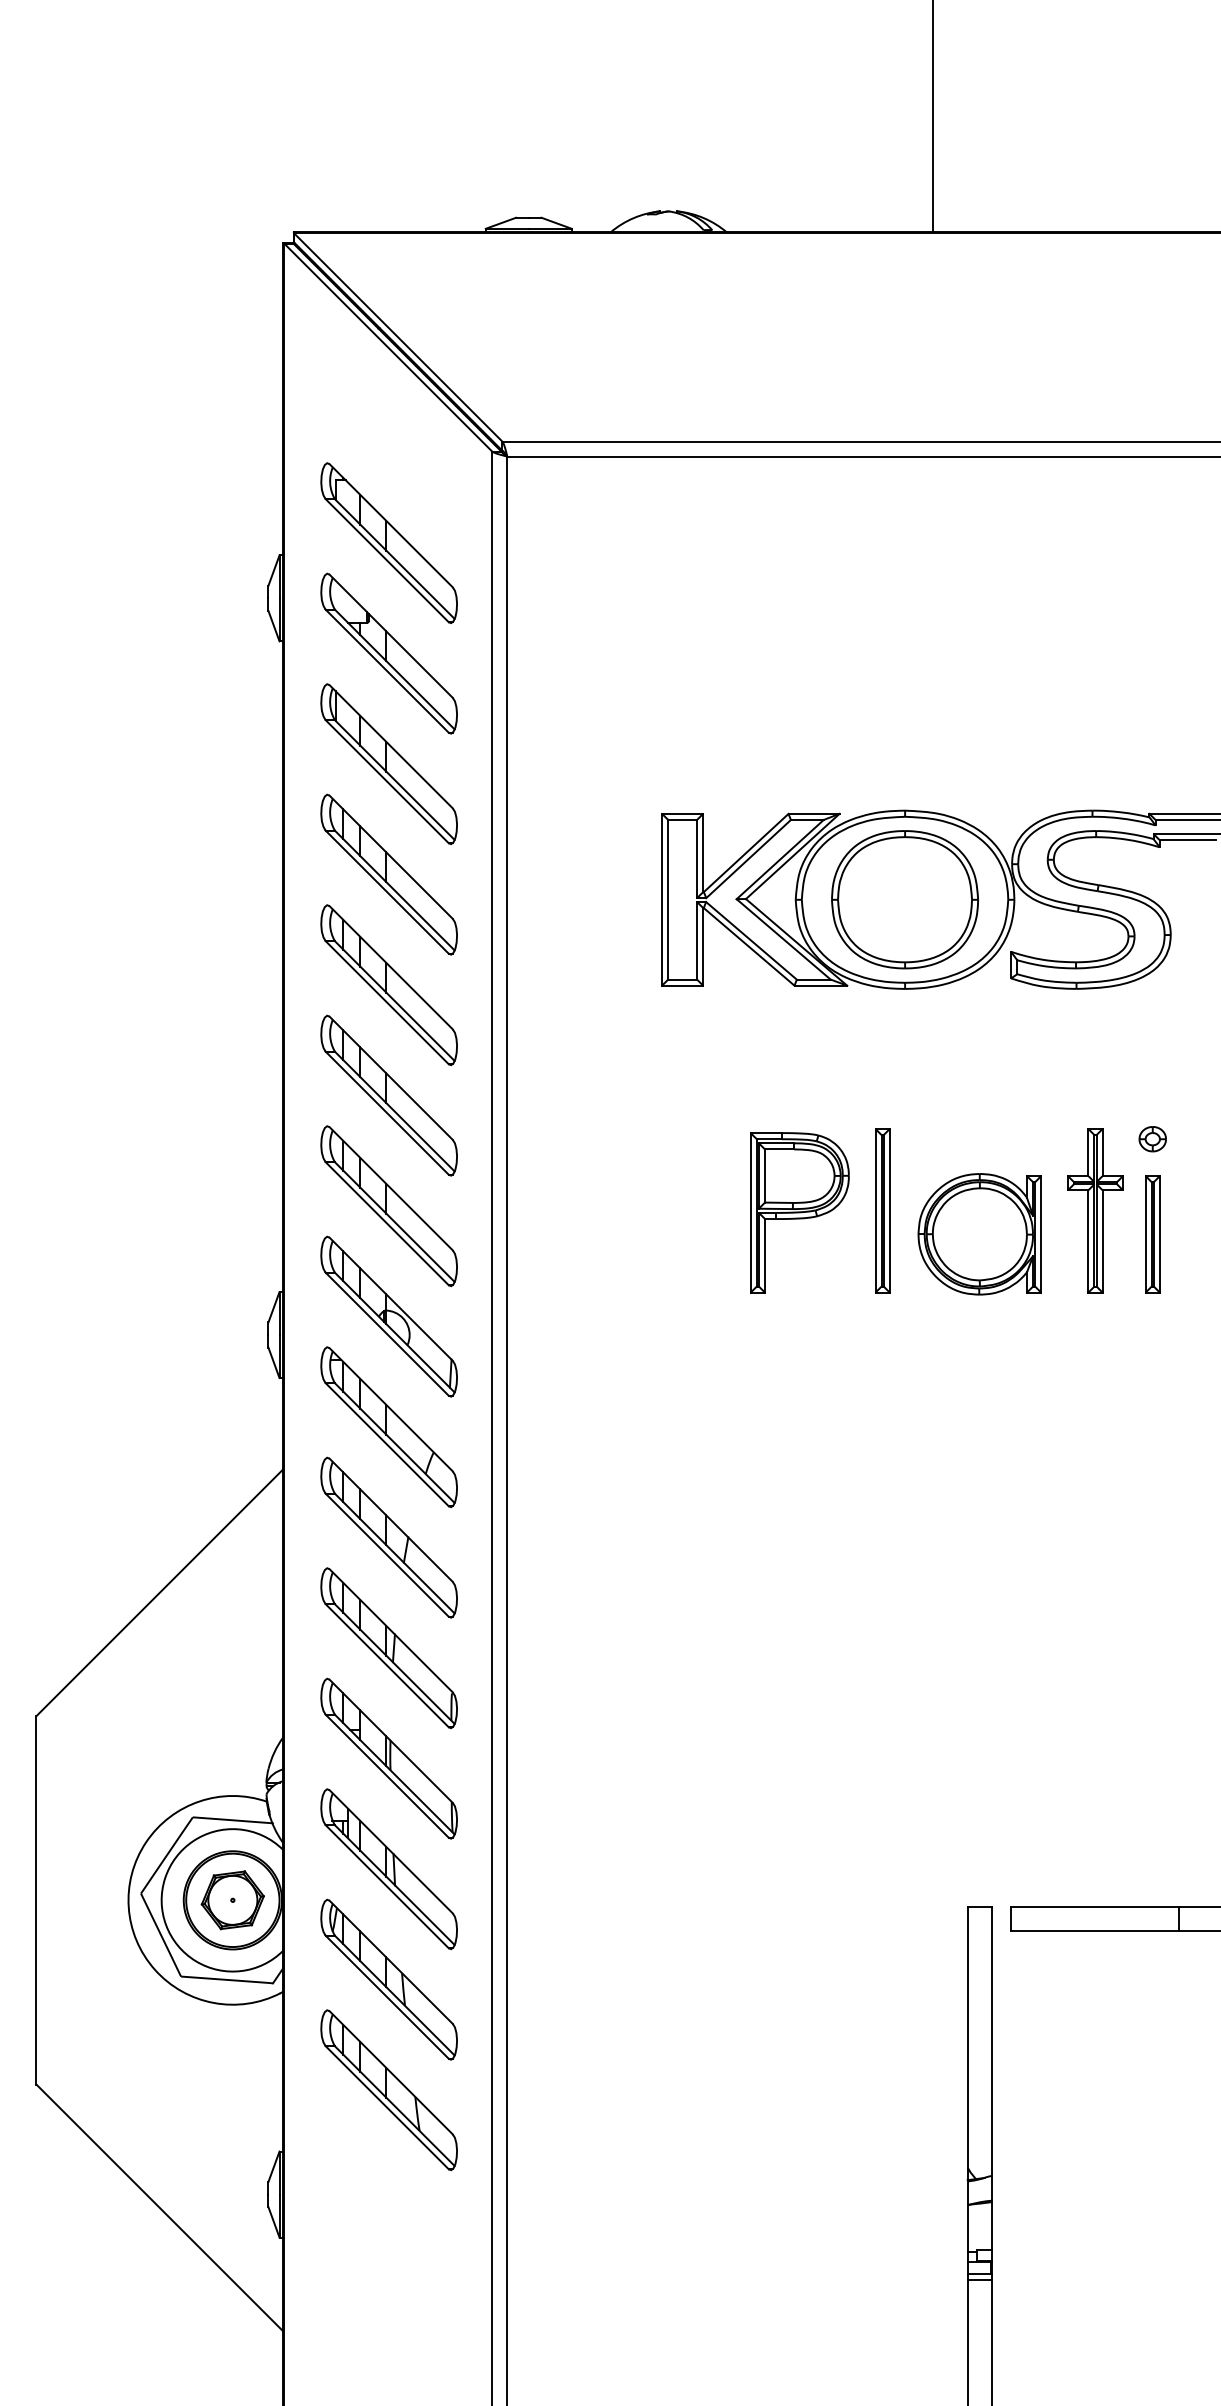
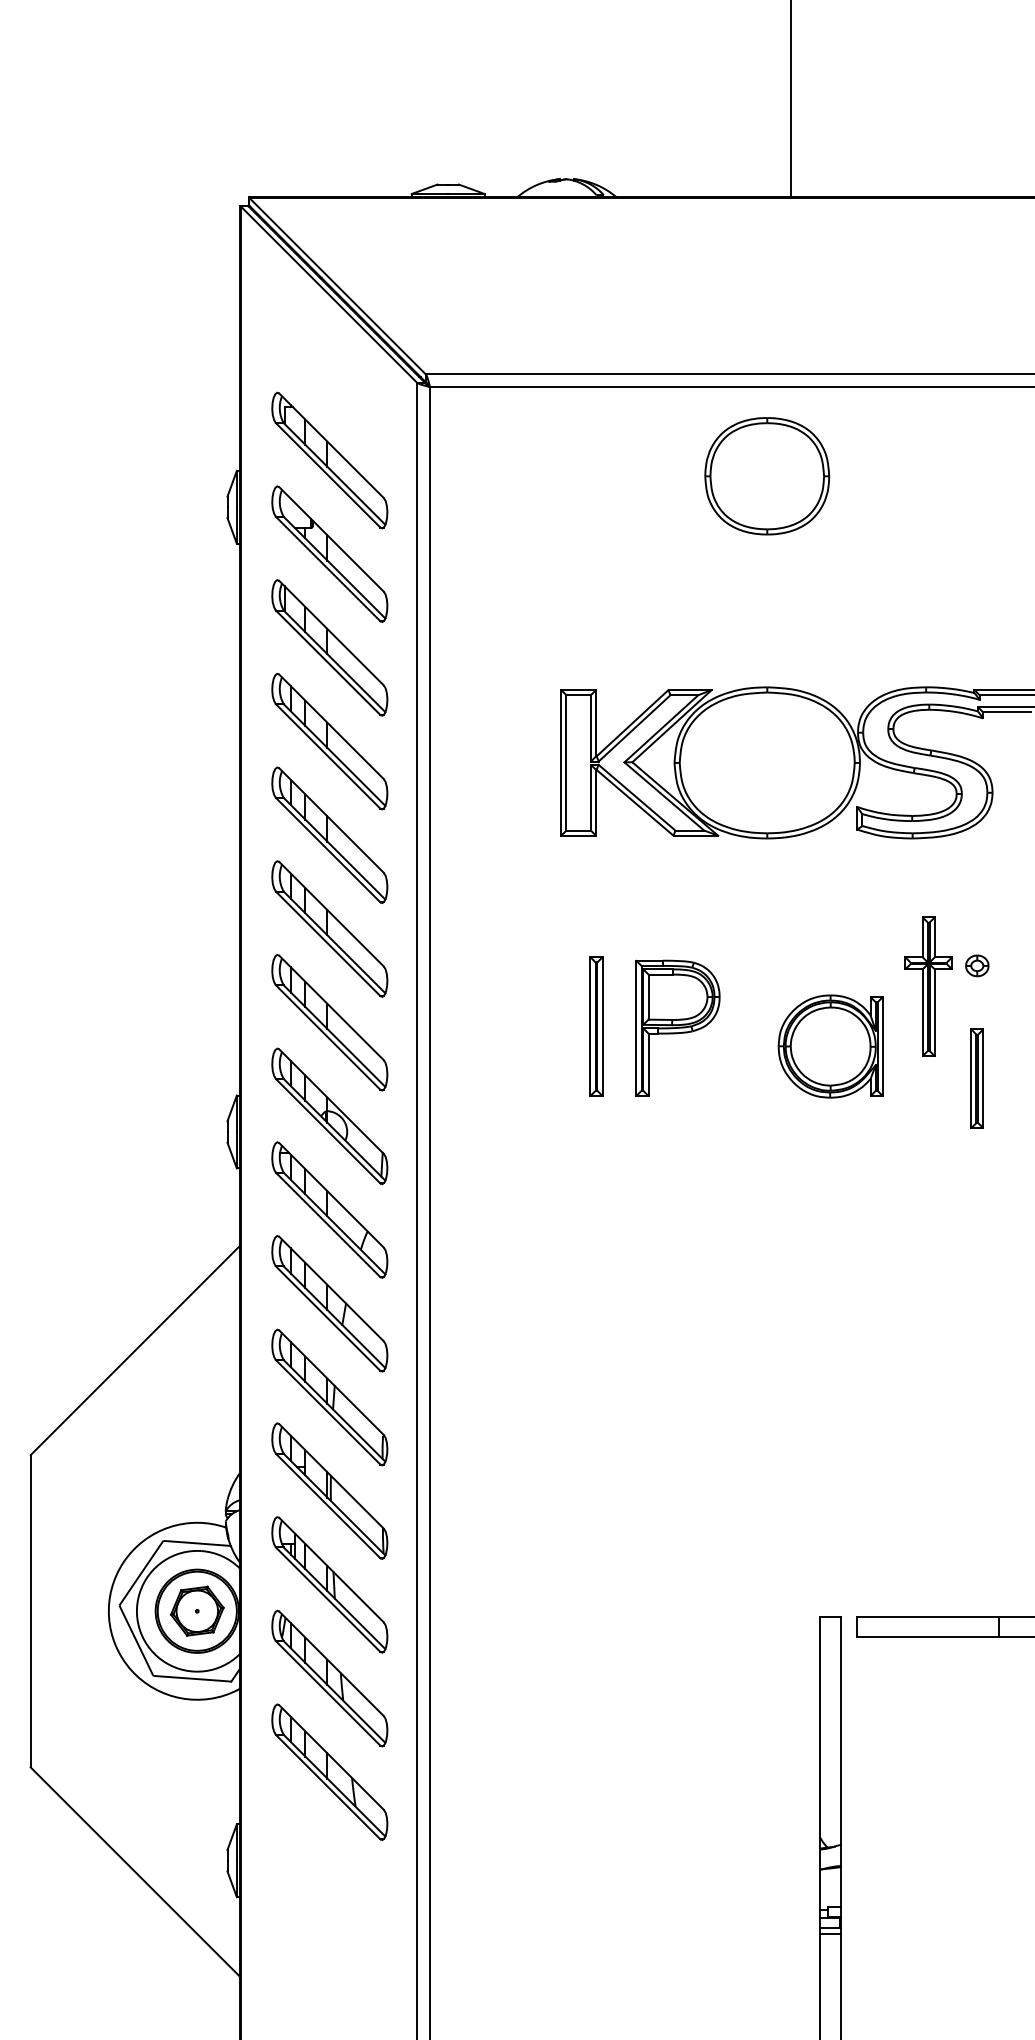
part: (904, 899) -> (766, 476), moved
part: (882, 1210) -> (596, 1026), moved
part: (1095, 1210) -> (928, 986), moved
part: (1152, 1234) -> (977, 1078), moved

